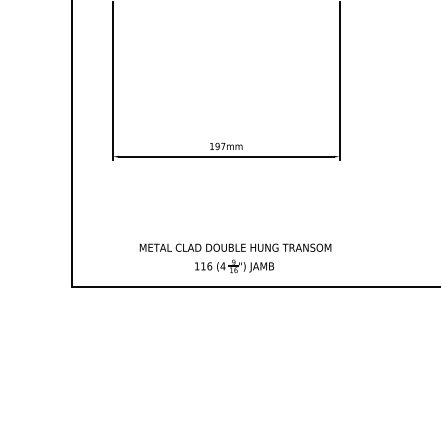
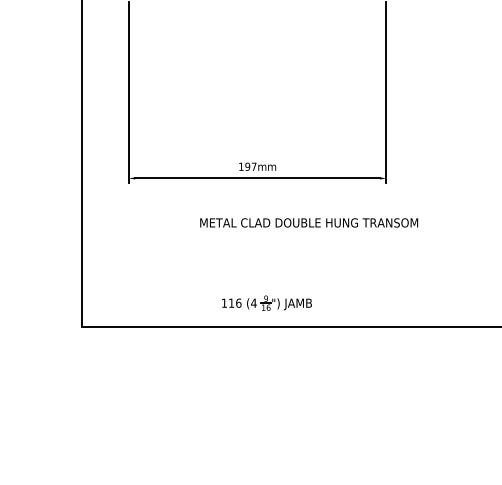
text: (235, 247) -> (309, 222), moved

